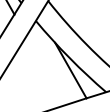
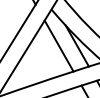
line: (45, 69) -> (58, 45), added

